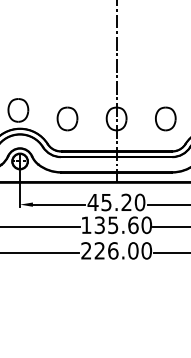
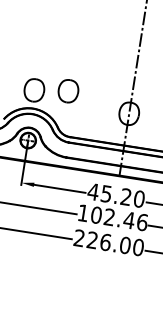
part: (67, 118) -> (68, 90), moved
text: (123, 225) -> (119, 219), 135.60 -> 102.46

